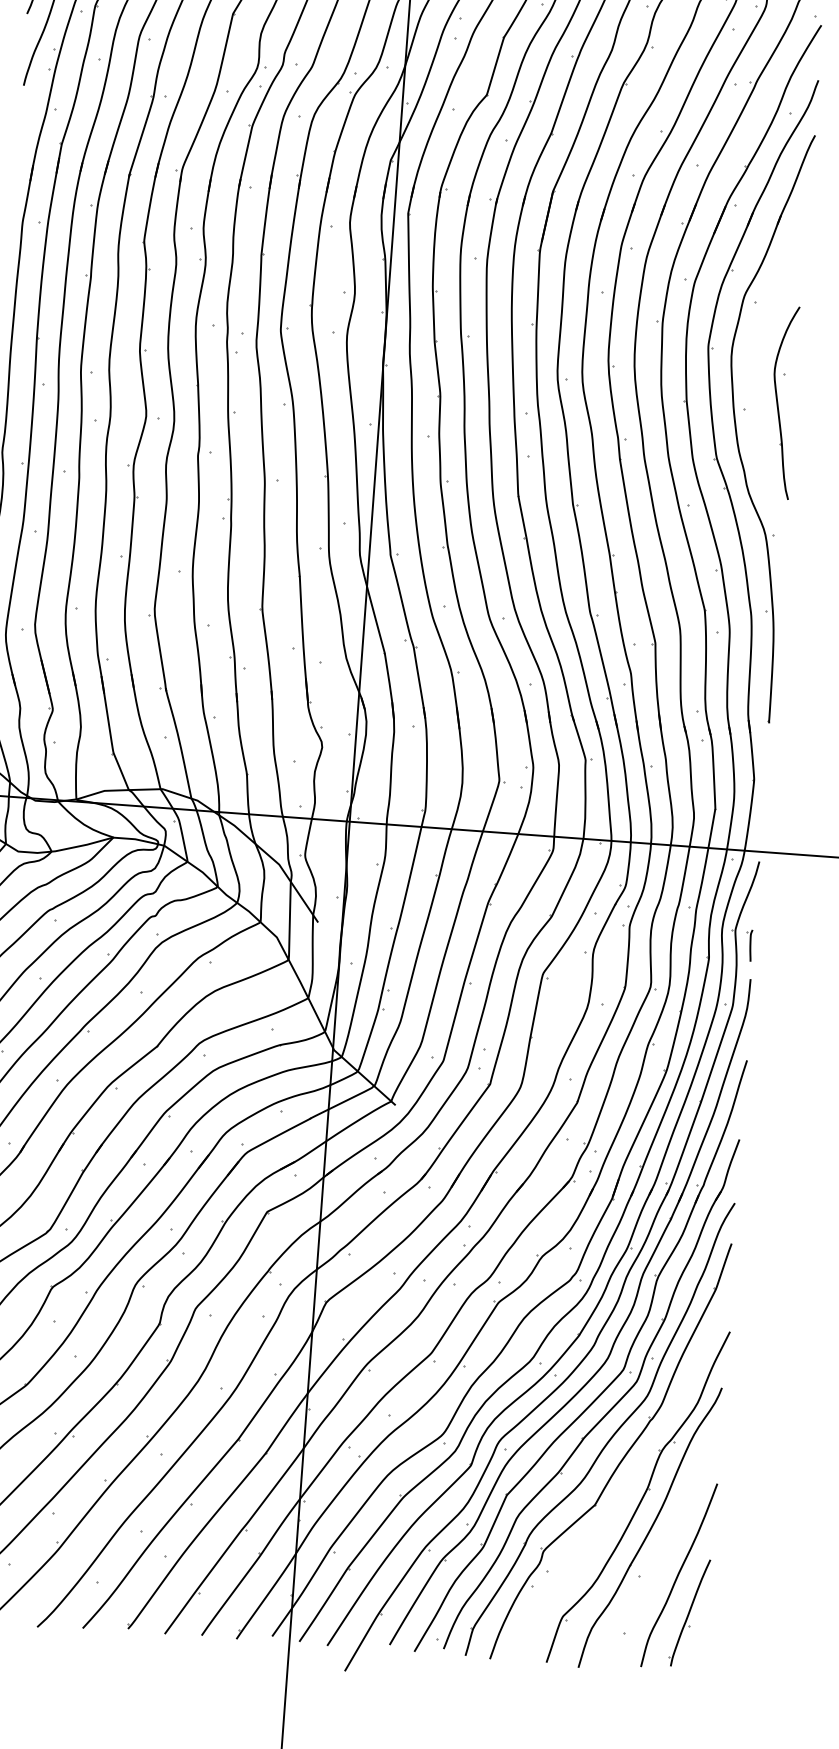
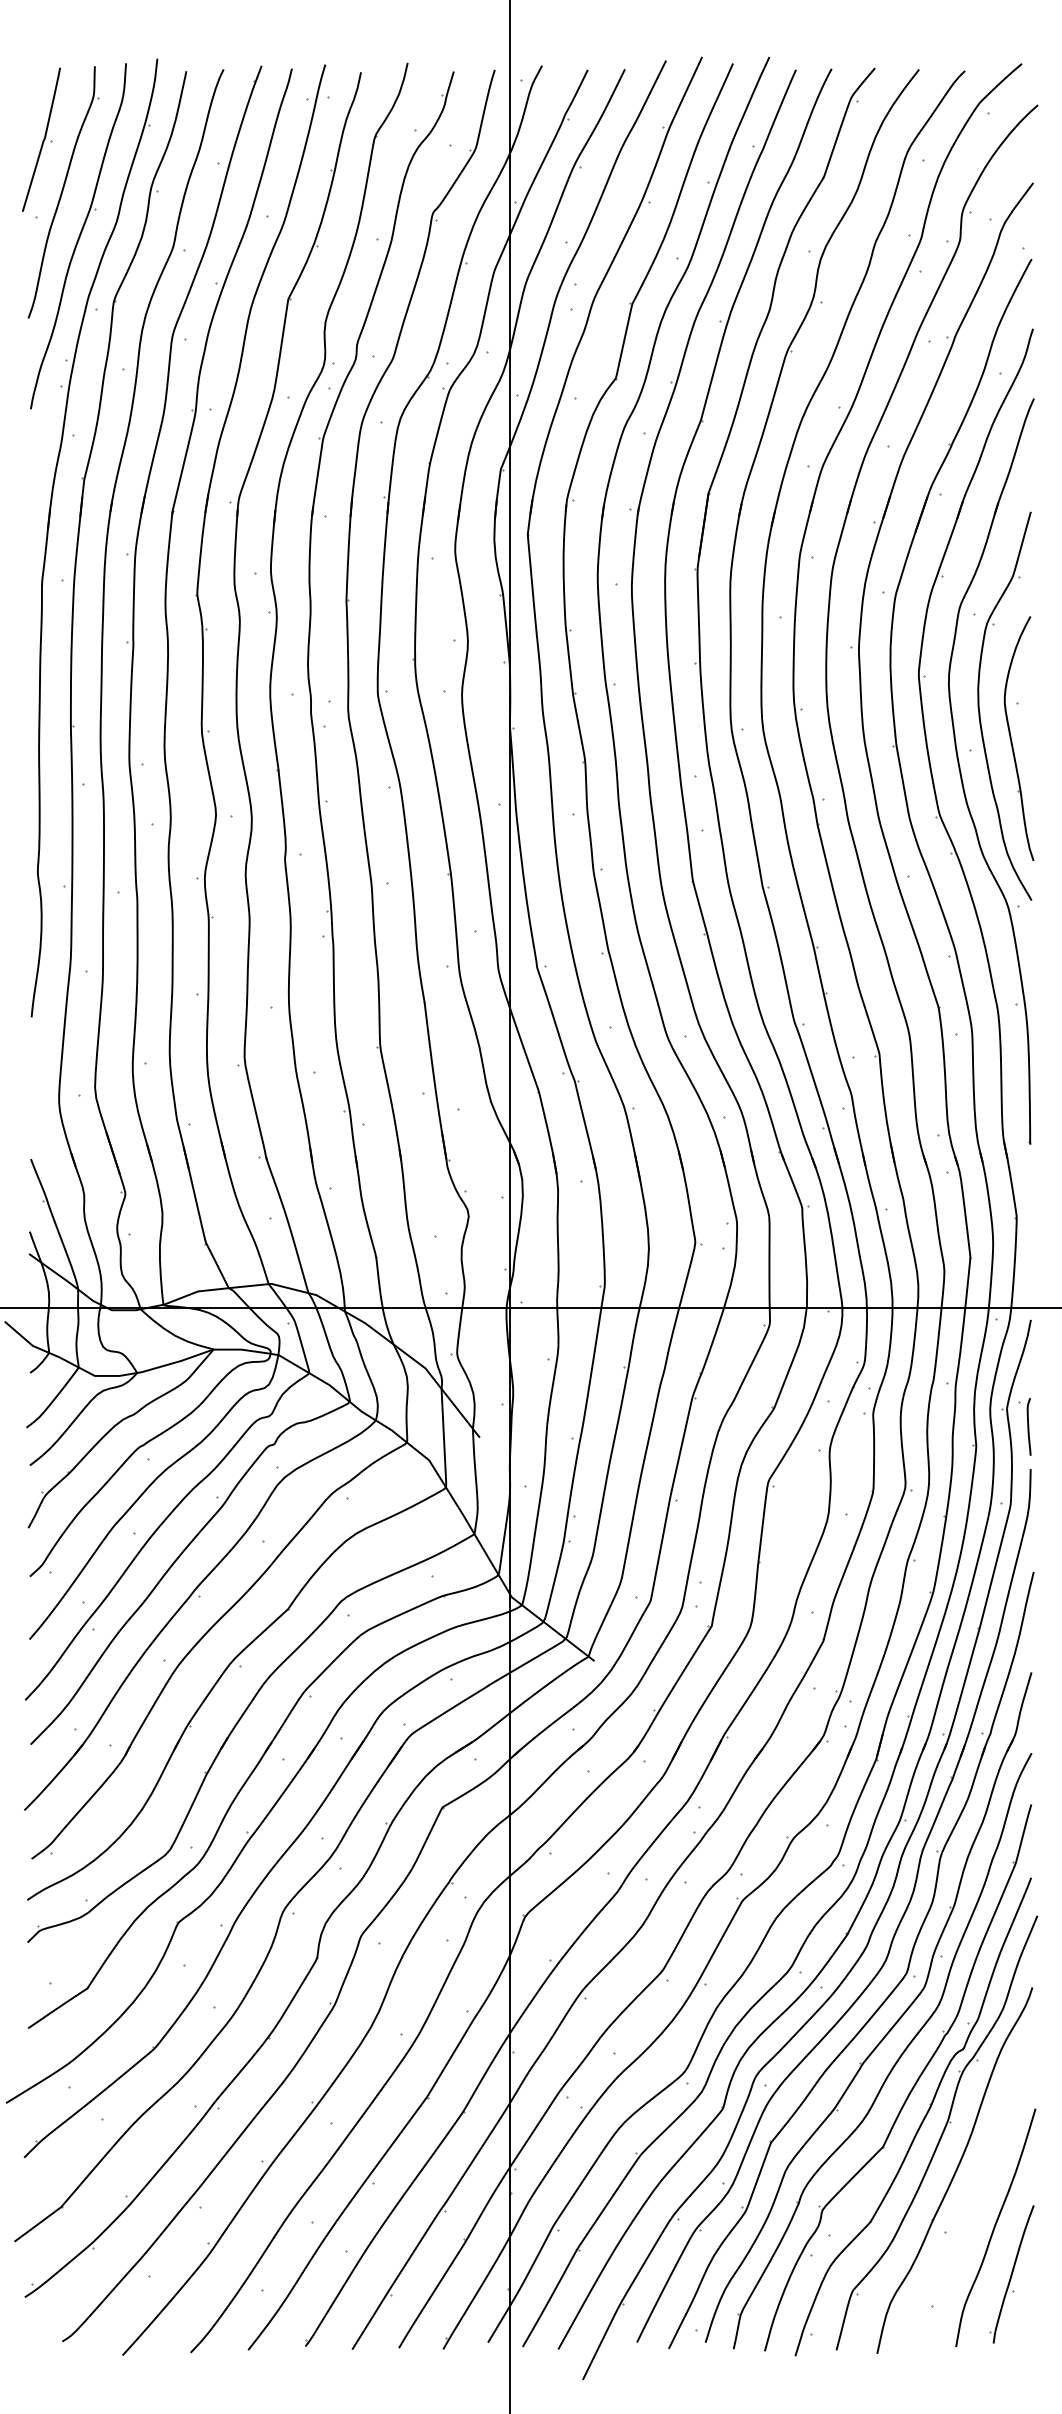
part: (754, 374) -> (979, 705), added
part: (748, 945) -> (1024, 1426), size x1.43
part: (626, 1487) -> (921, 2121), added

